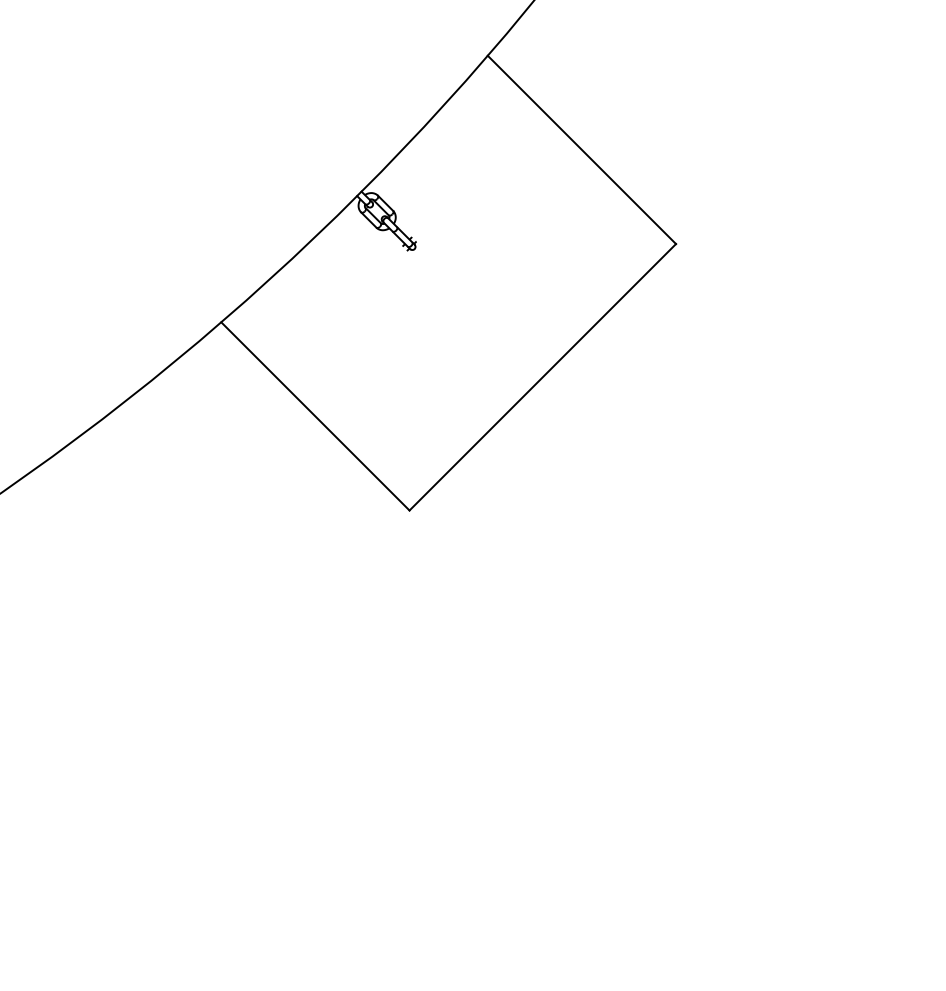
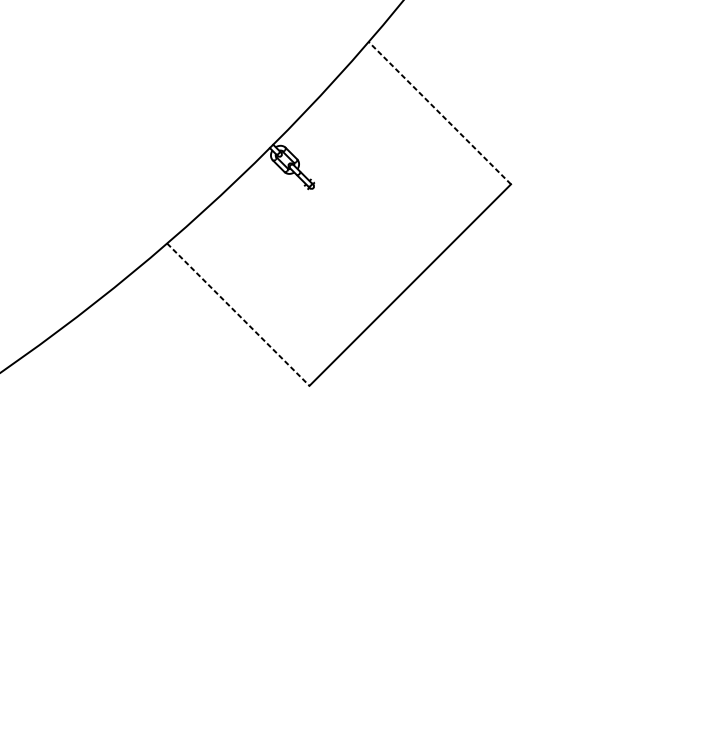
line: (581, 149) -> (439, 112), solid -> dashed
line: (315, 416) -> (238, 314), solid -> dashed

